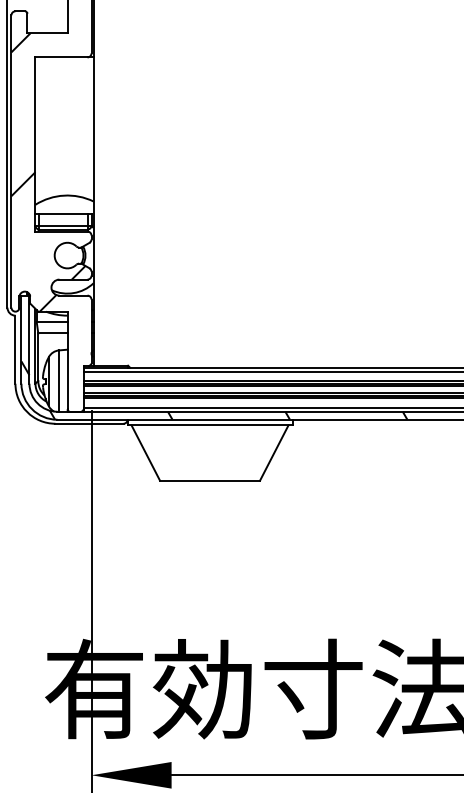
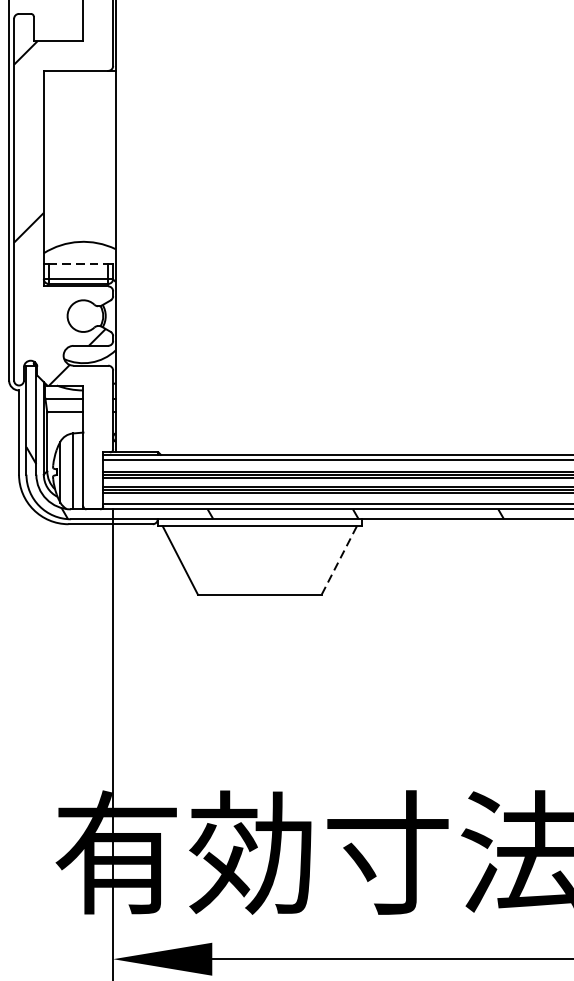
line: (63, 213) -> (78, 264), solid -> dashed
line: (274, 452) -> (339, 559), solid -> dashed

